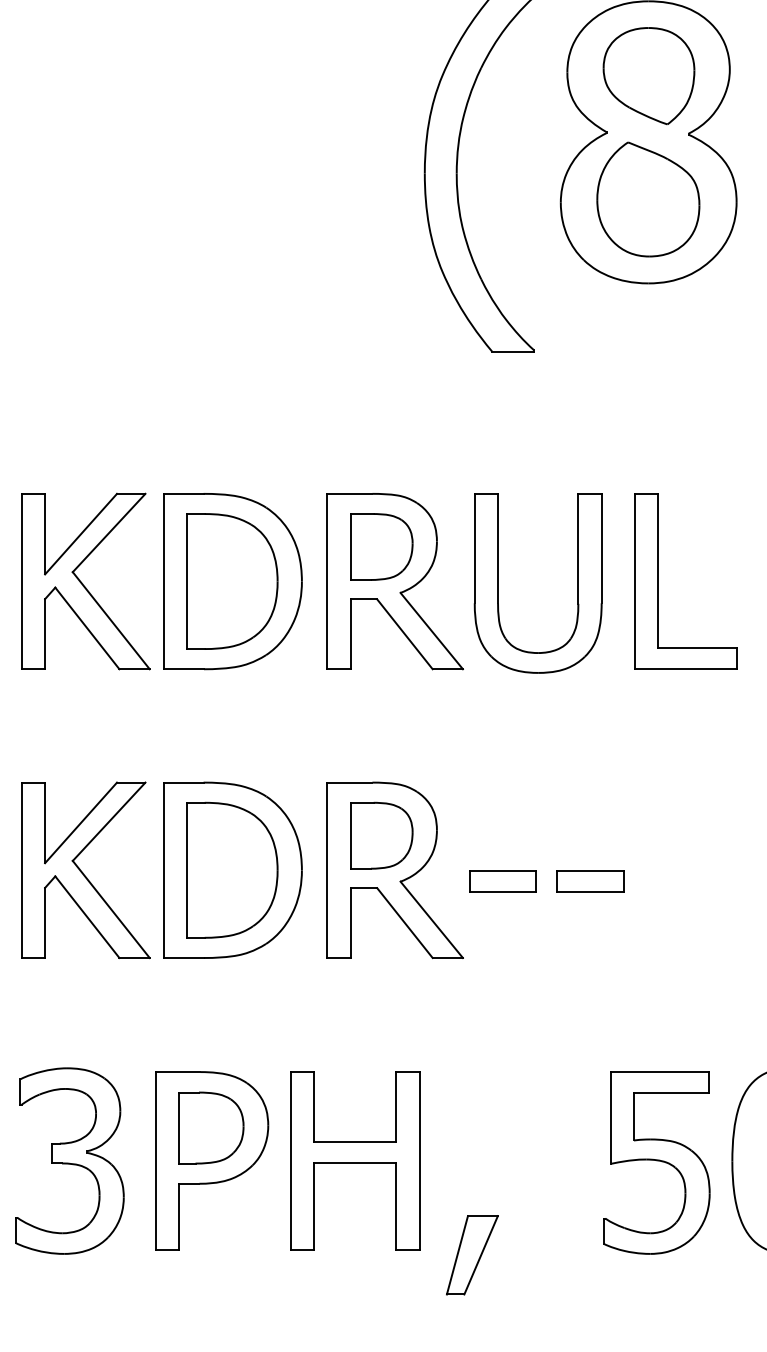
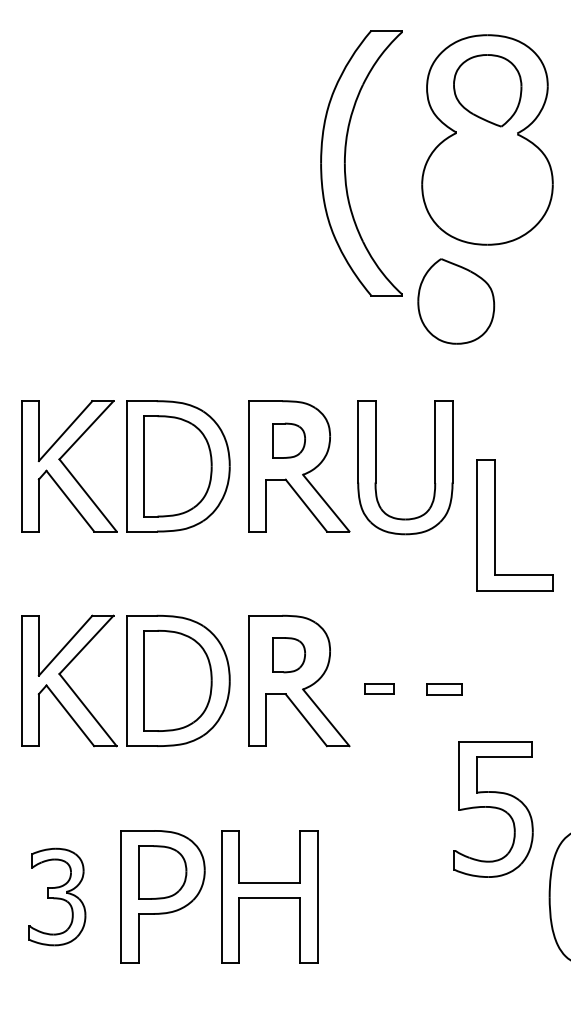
part: (648, 199) -> (456, 301), moved
part: (380, 546) -> (288, 440), size x0.7
part: (659, 581) -> (495, 525), moved
part: (380, 834) -> (288, 654), size x0.7
part: (503, 880) -> (379, 688), size x0.6
part: (590, 880) -> (444, 688), size x0.7
part: (70, 1160) -> (57, 896), size x0.7
part: (656, 1163) -> (493, 809), moved
part: (472, 1255) -> (356, 967), removed

